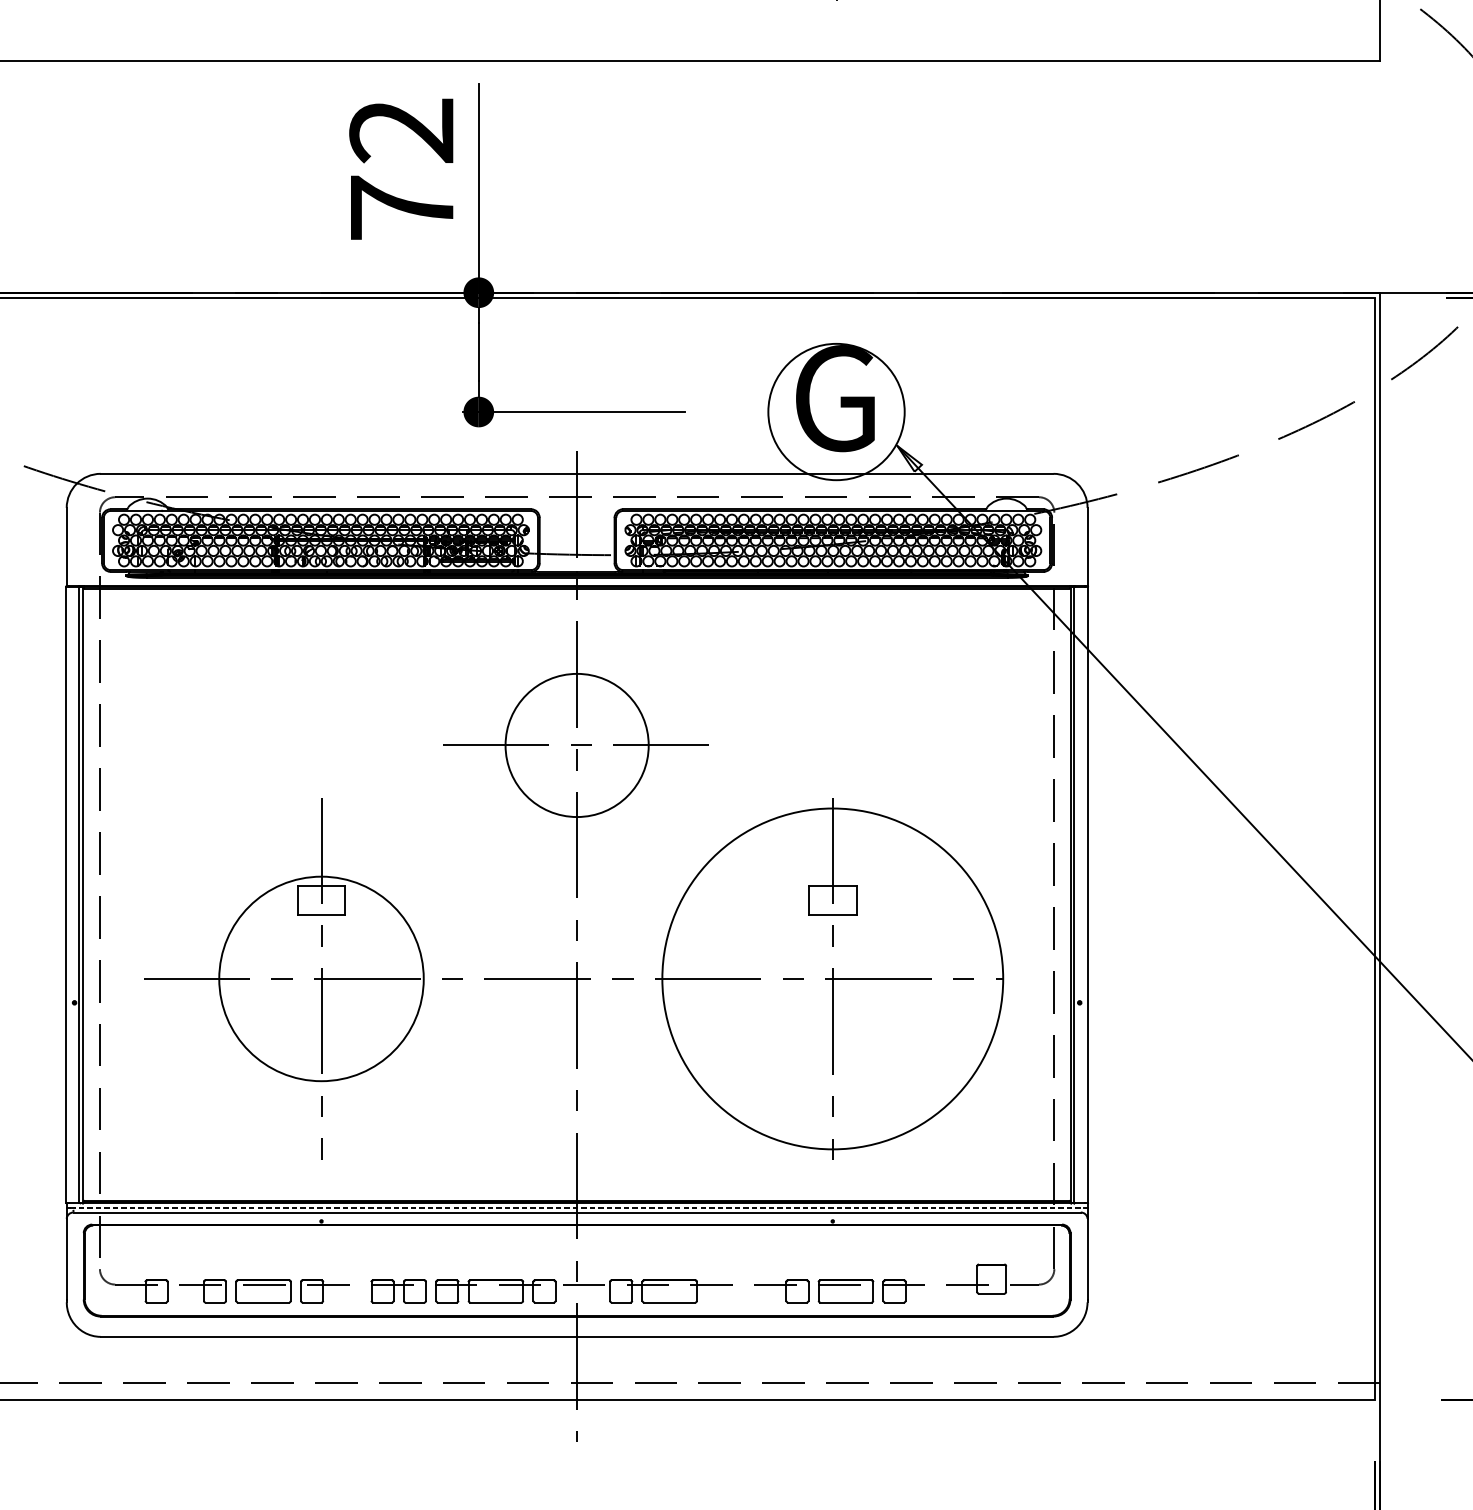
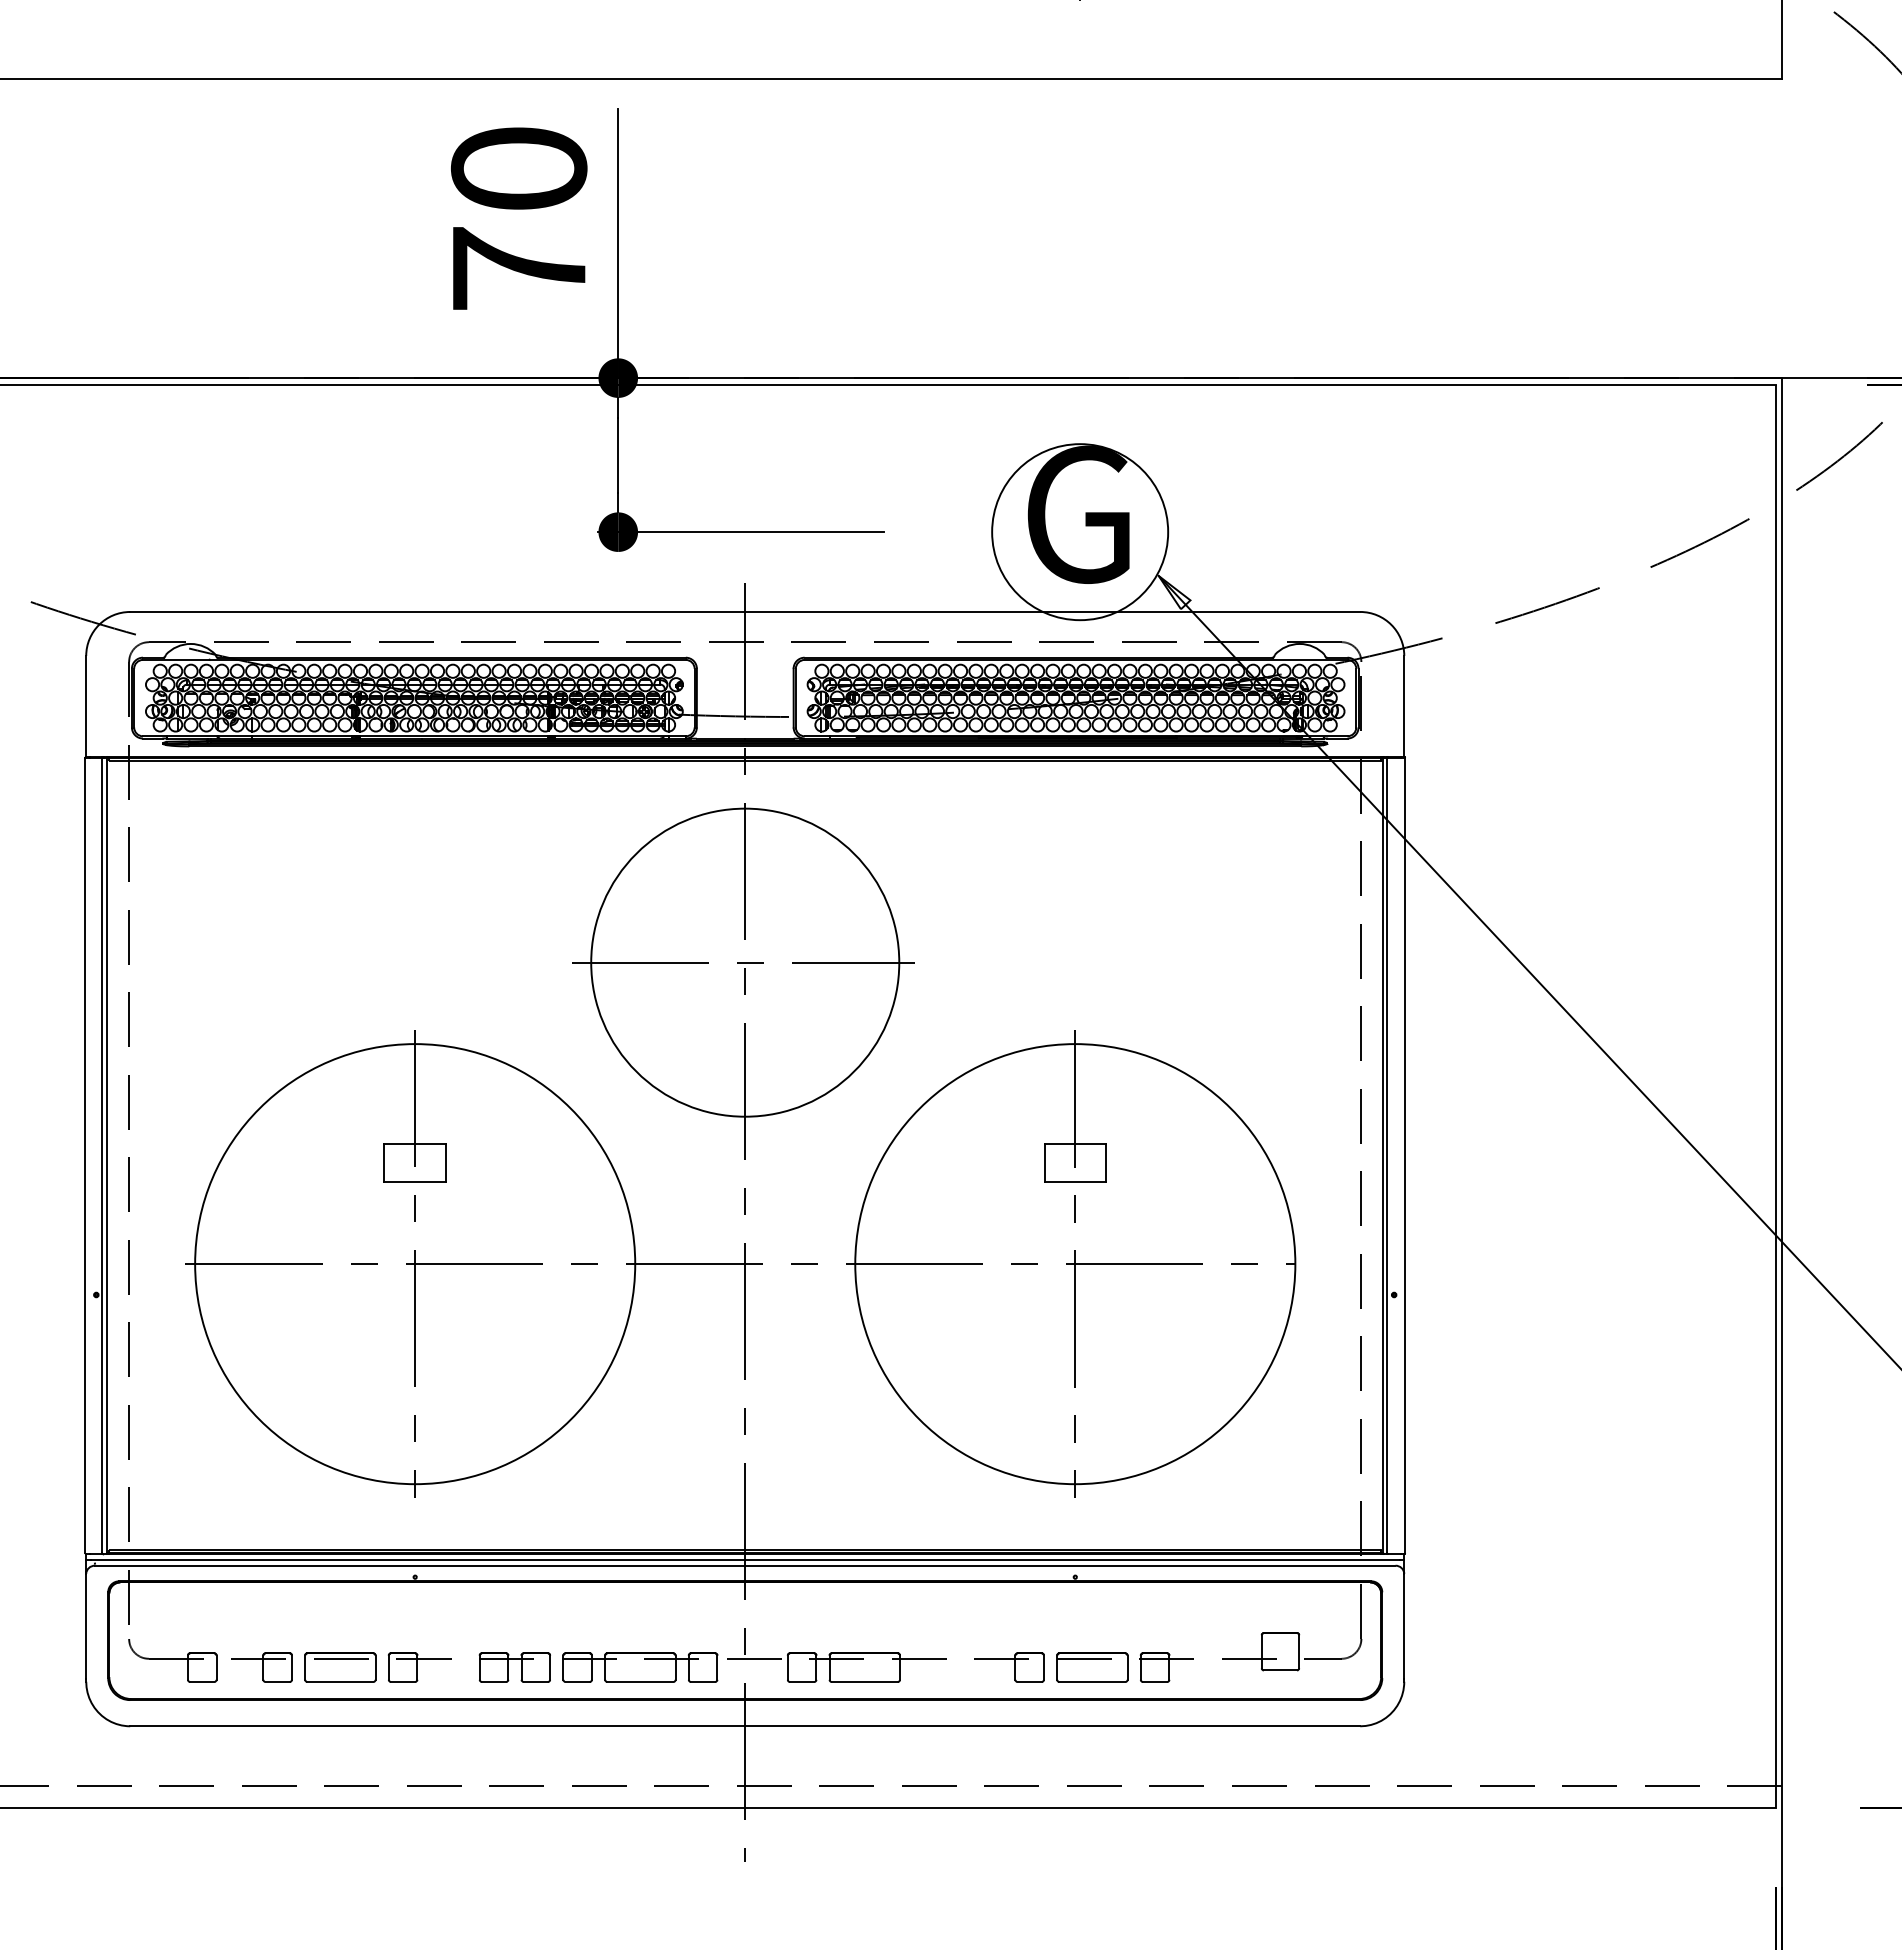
text: (401, 131) -> (518, 169), 72 -> 70
circle: (577, 745) -> (745, 962), size x1.67
circle: (321, 979) -> (415, 1264), size x1.67
line: (577, 1207) -> (745, 1559), dashed -> solid

